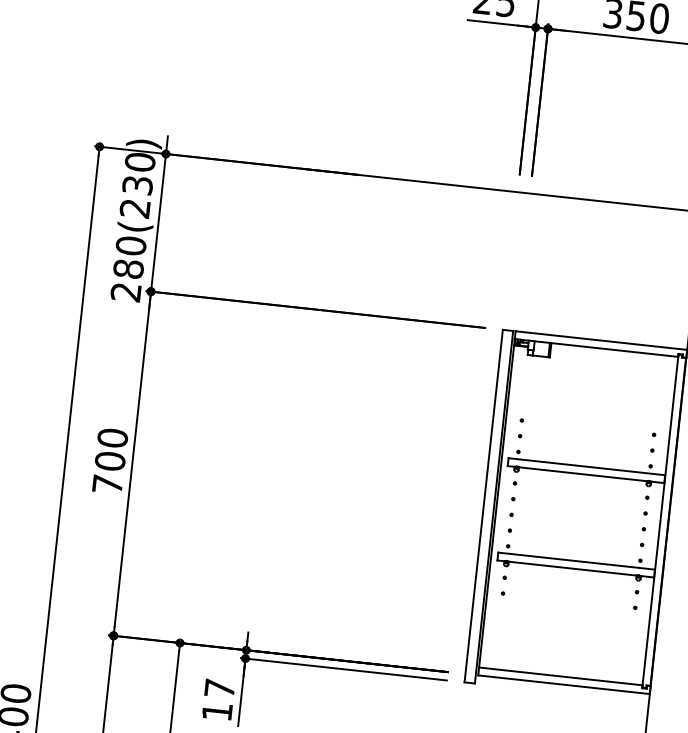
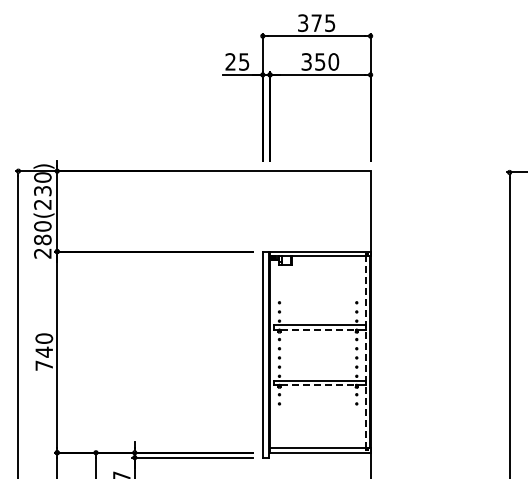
text: (110, 460) -> (44, 351), 700 -> 740
line: (583, 473) -> (318, 329), solid -> dashed
line: (659, 519) -> (365, 351), solid -> dashed
line: (573, 569) -> (318, 385), solid -> dashed

